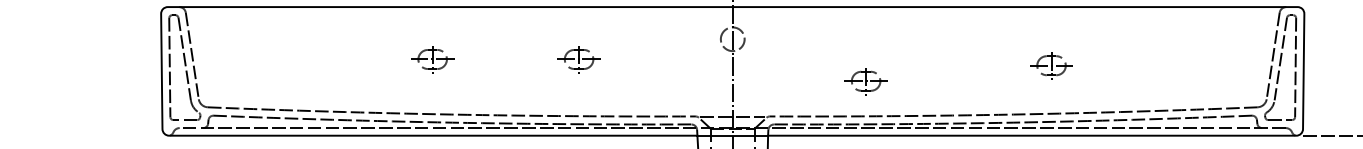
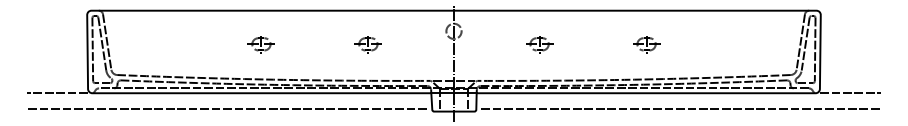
part: (577, 59) -> (367, 44), moved
part: (1051, 65) -> (646, 44), moved
part: (865, 81) -> (539, 44), moved
line: (114, 136) -> (57, 93), added

